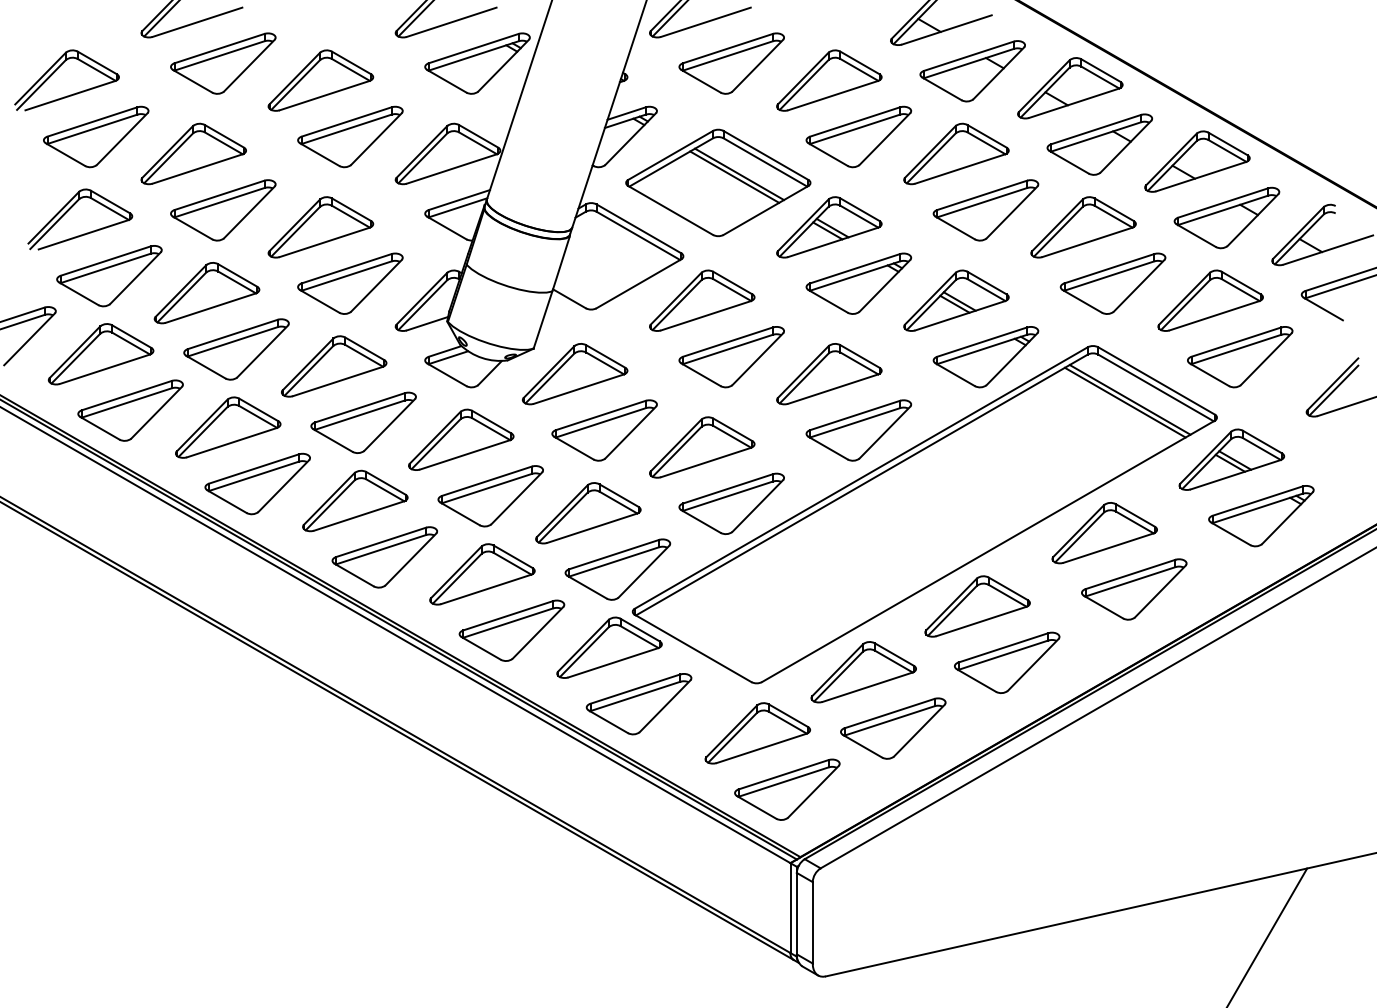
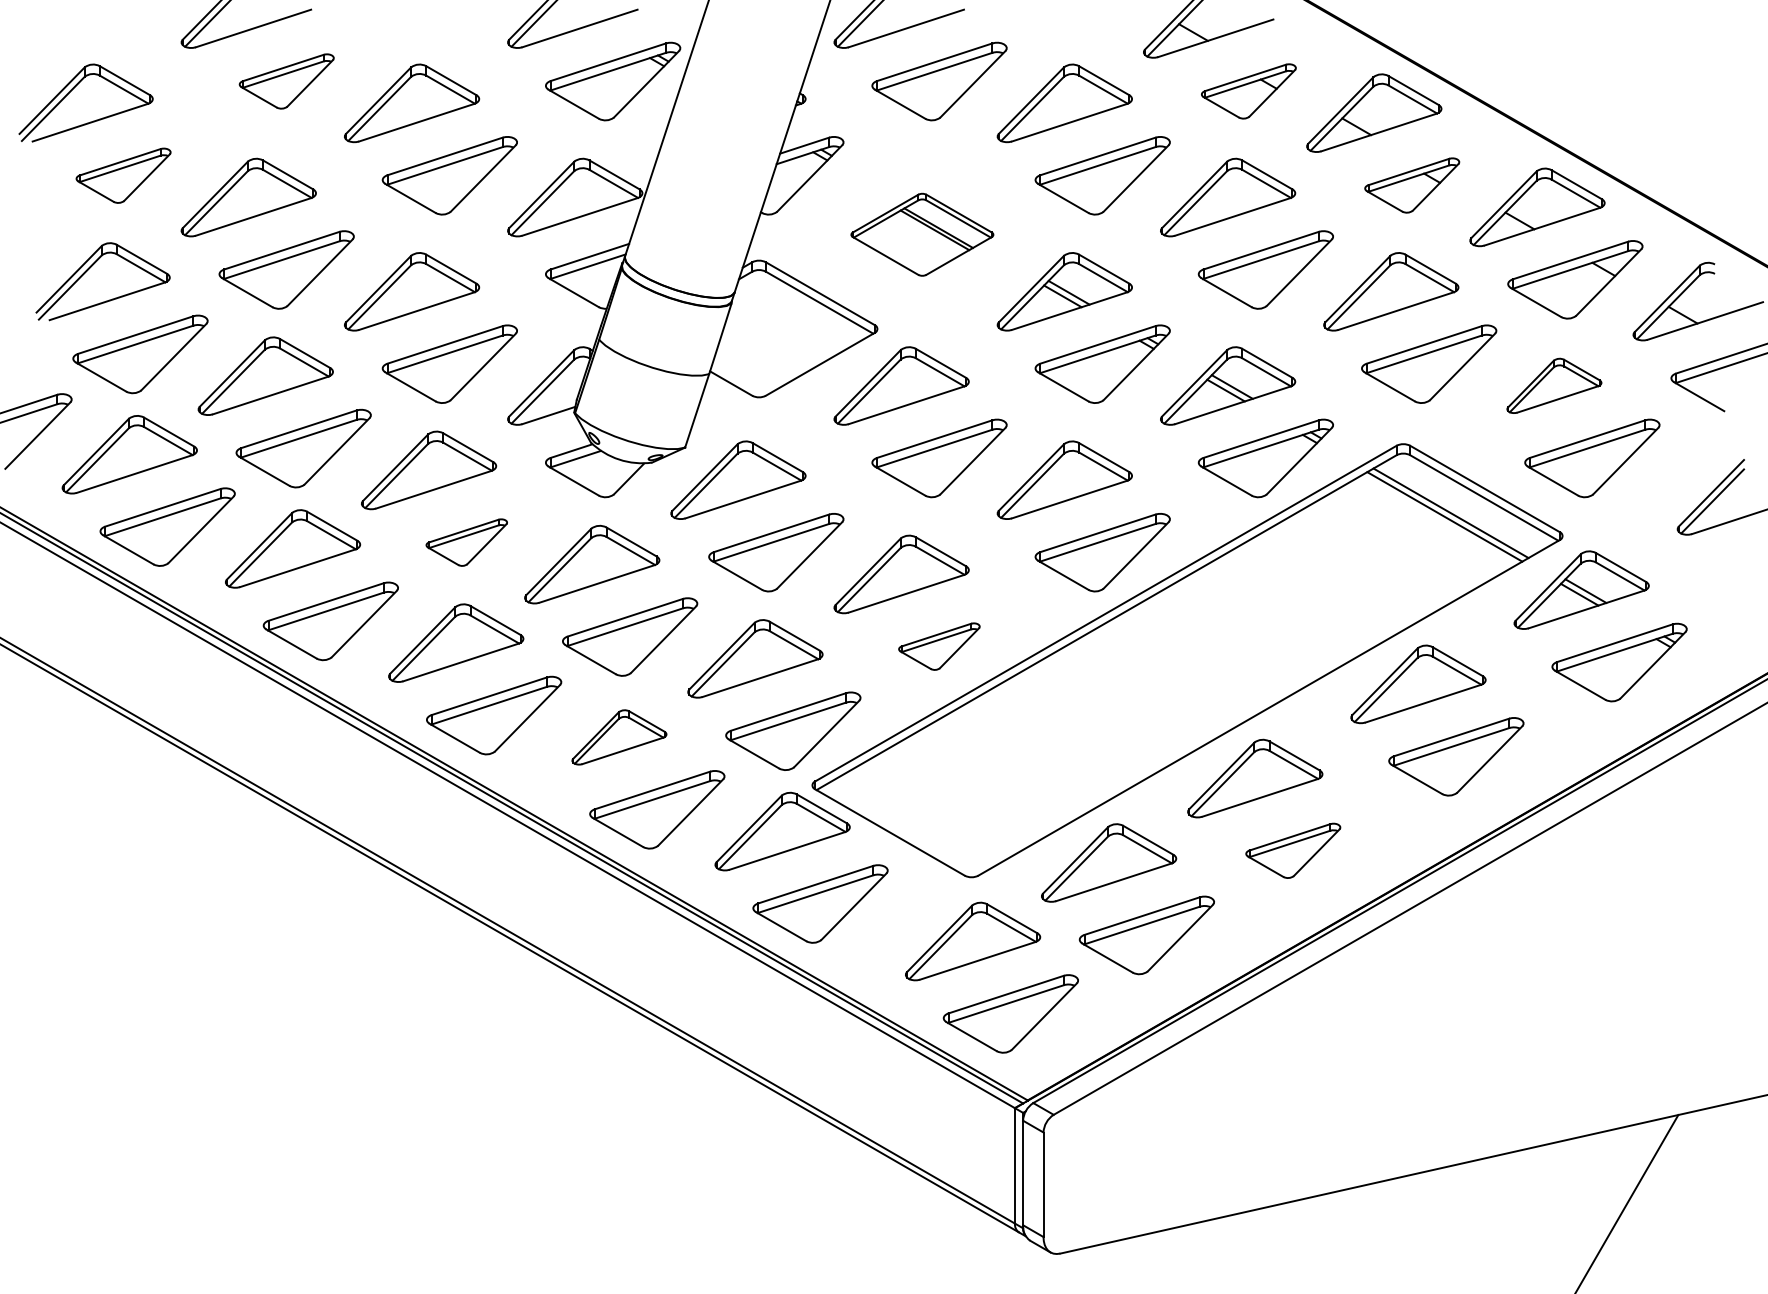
part: (223, 63) -> (286, 81), size x0.7
part: (972, 71) -> (1248, 91), size x0.7
part: (96, 136) -> (123, 175), size x0.7
part: (1099, 144) -> (1411, 185), size x0.7
part: (718, 182) -> (922, 234), size x0.6
part: (1210, 300) -> (1554, 385), size x0.7
part: (363, 422) -> (466, 542), size x0.6
part: (731, 503) -> (939, 646), size x0.6
part: (482, 574) -> (619, 737), size x0.7
part: (1007, 662) -> (1293, 850), size x0.7

